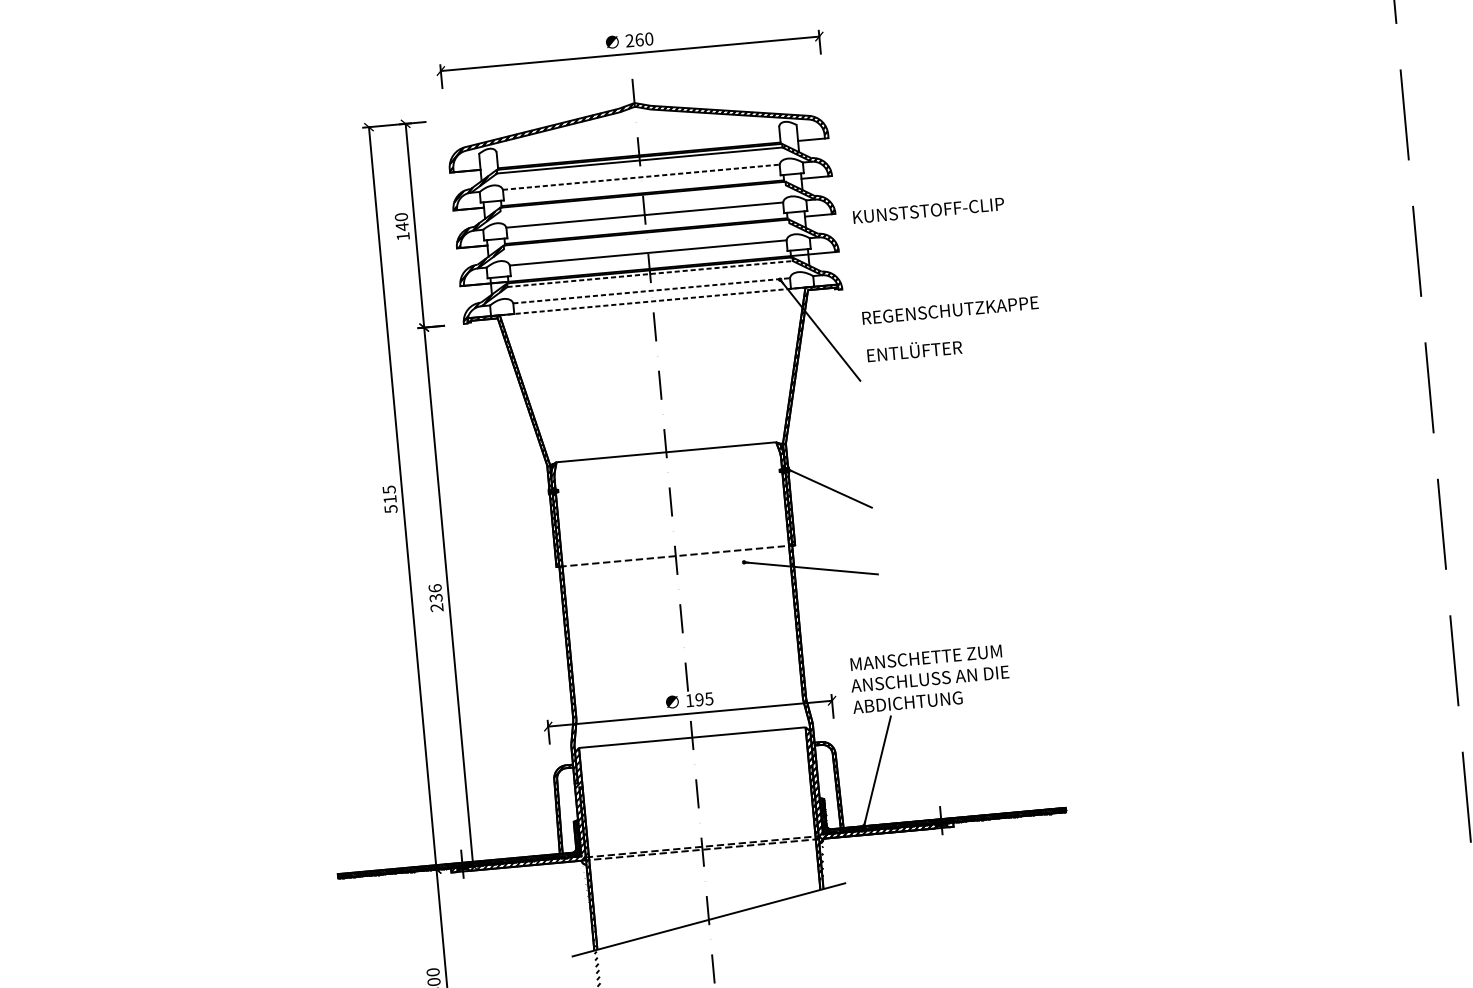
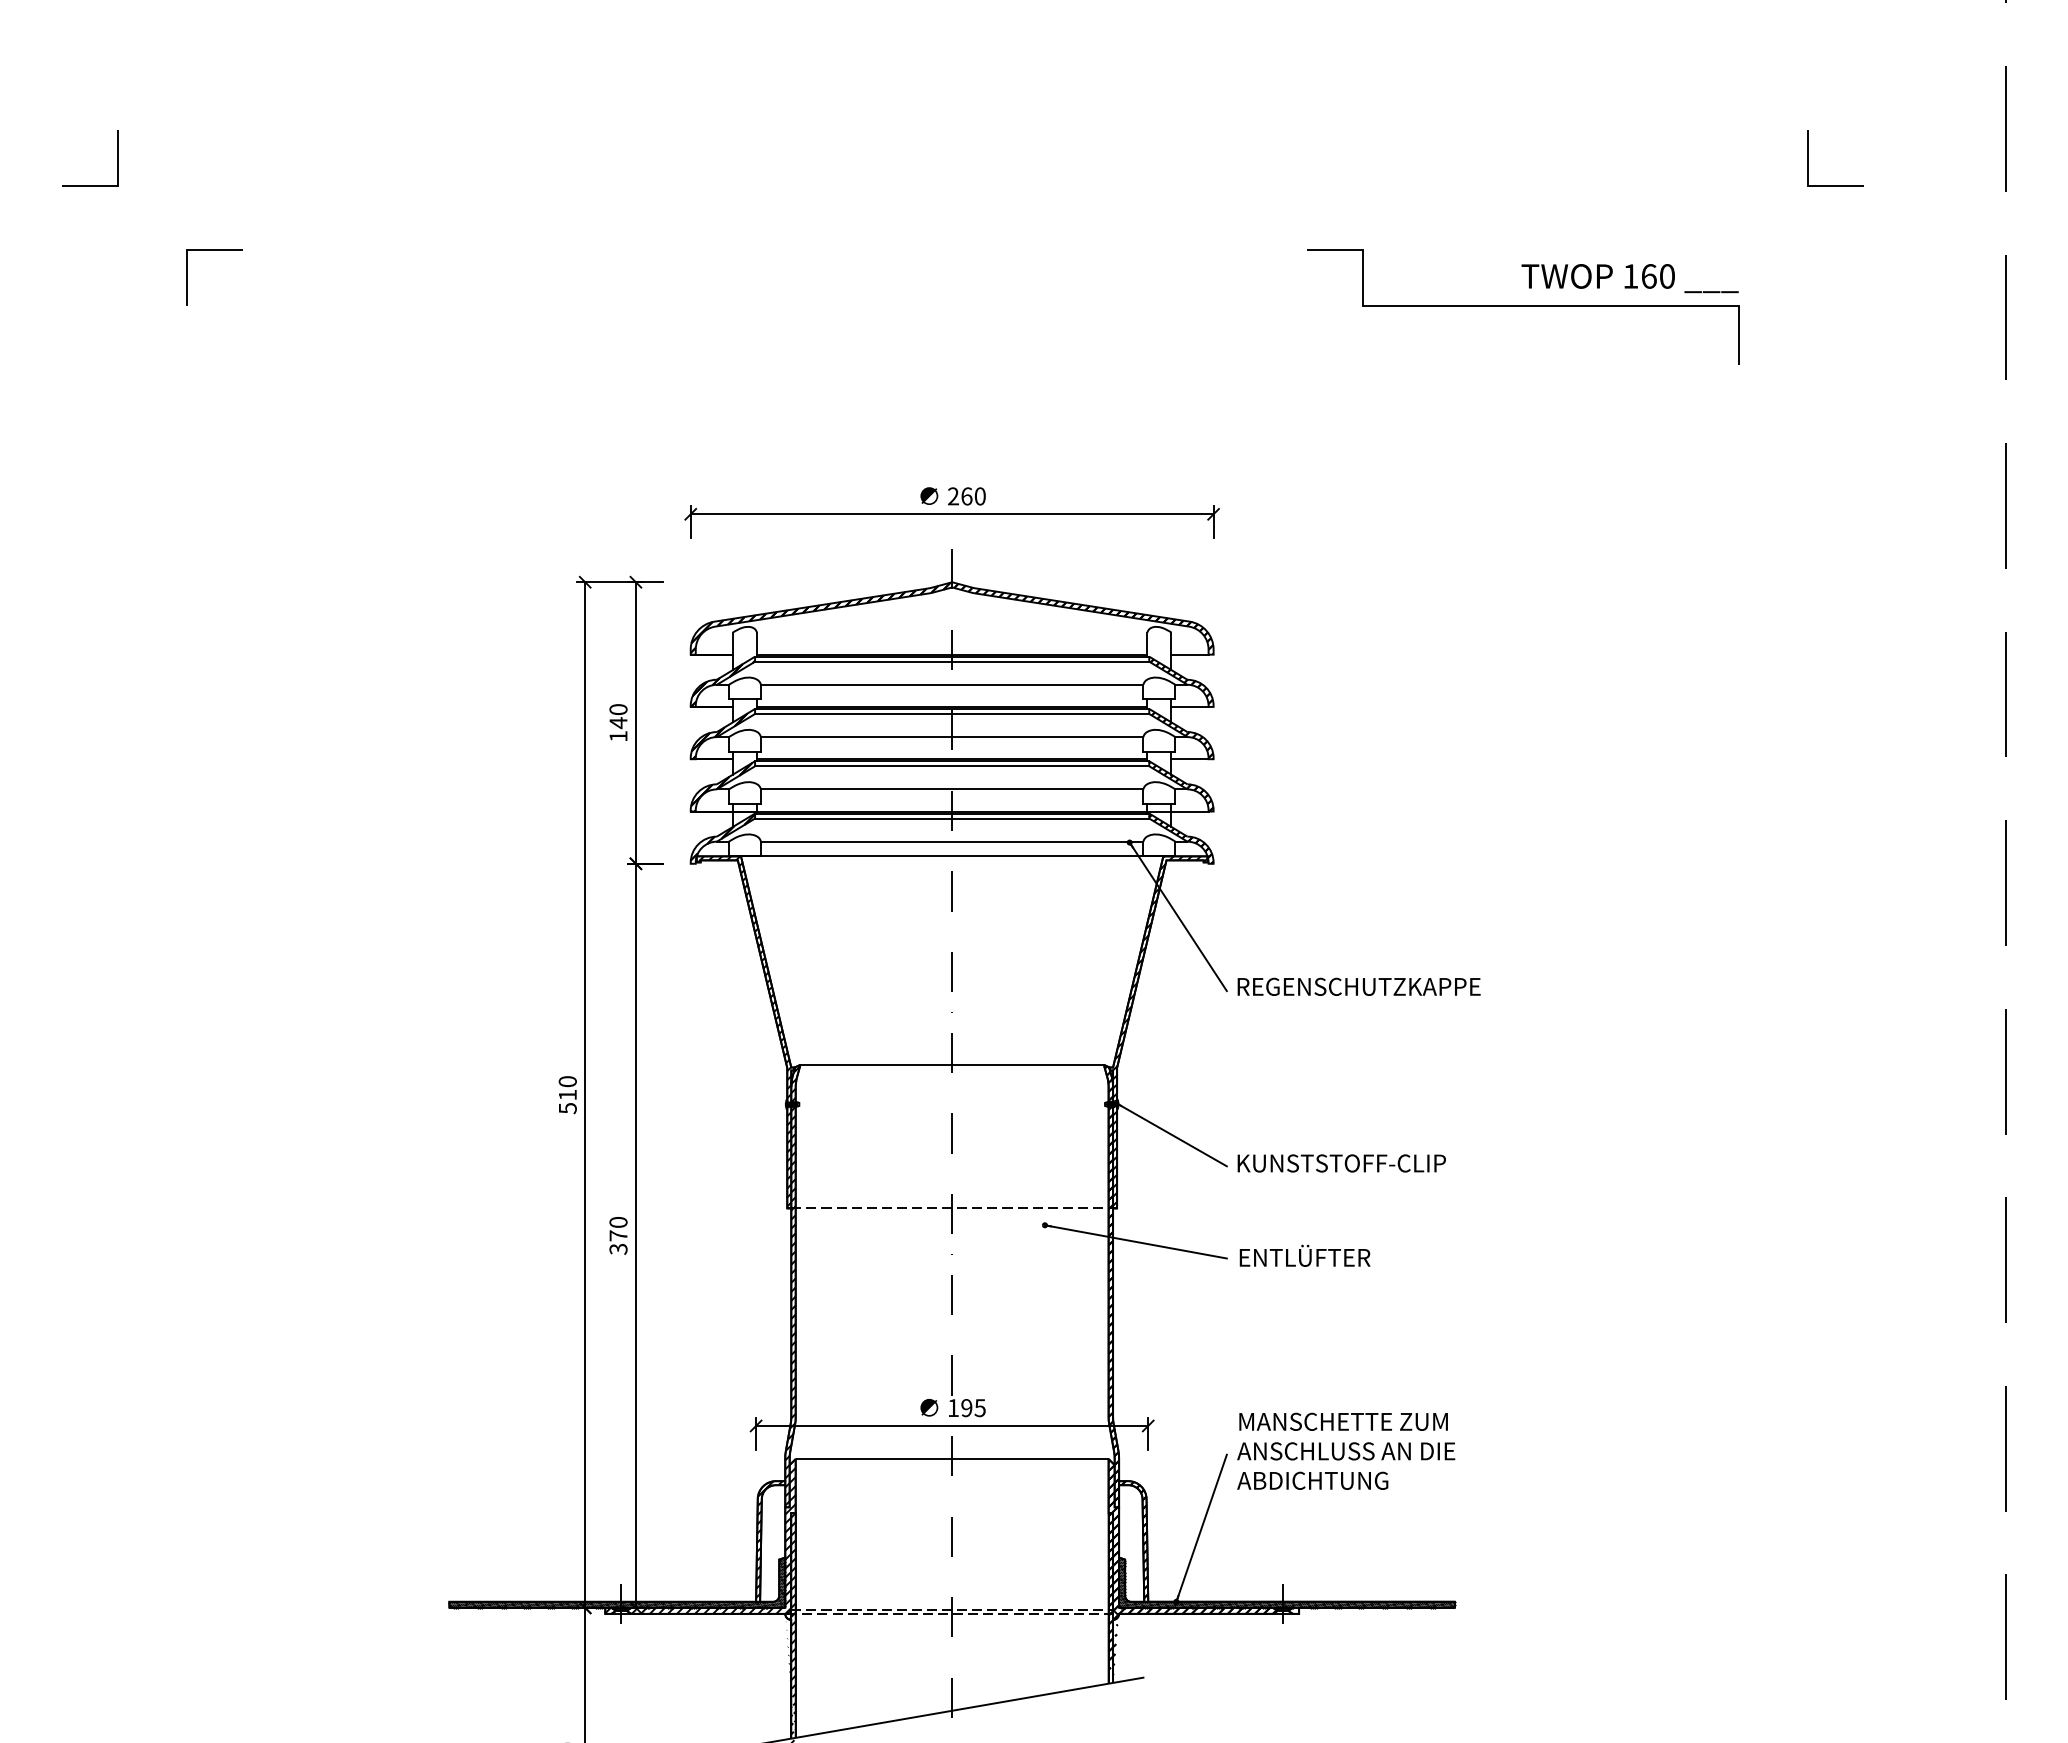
line: (641, 177) -> (952, 684), dashed -> solid
line: (643, 197) -> (952, 713), added
text: (928, 210) -> (1341, 1163), moved
line: (646, 236) -> (952, 766), added
line: (650, 273) -> (952, 818), dashed -> solid
line: (651, 290) -> (952, 841), dashed -> solid
line: (652, 301) -> (952, 856), dashed -> solid
text: (949, 310) -> (1358, 986), moved
text: (914, 349) -> (1304, 1255), moved
text: (389, 489) -> (567, 1081), 515 -> 510
text: (436, 597) -> (618, 1235), 236 -> 370
text: (930, 678) -> (1346, 1450), moved

